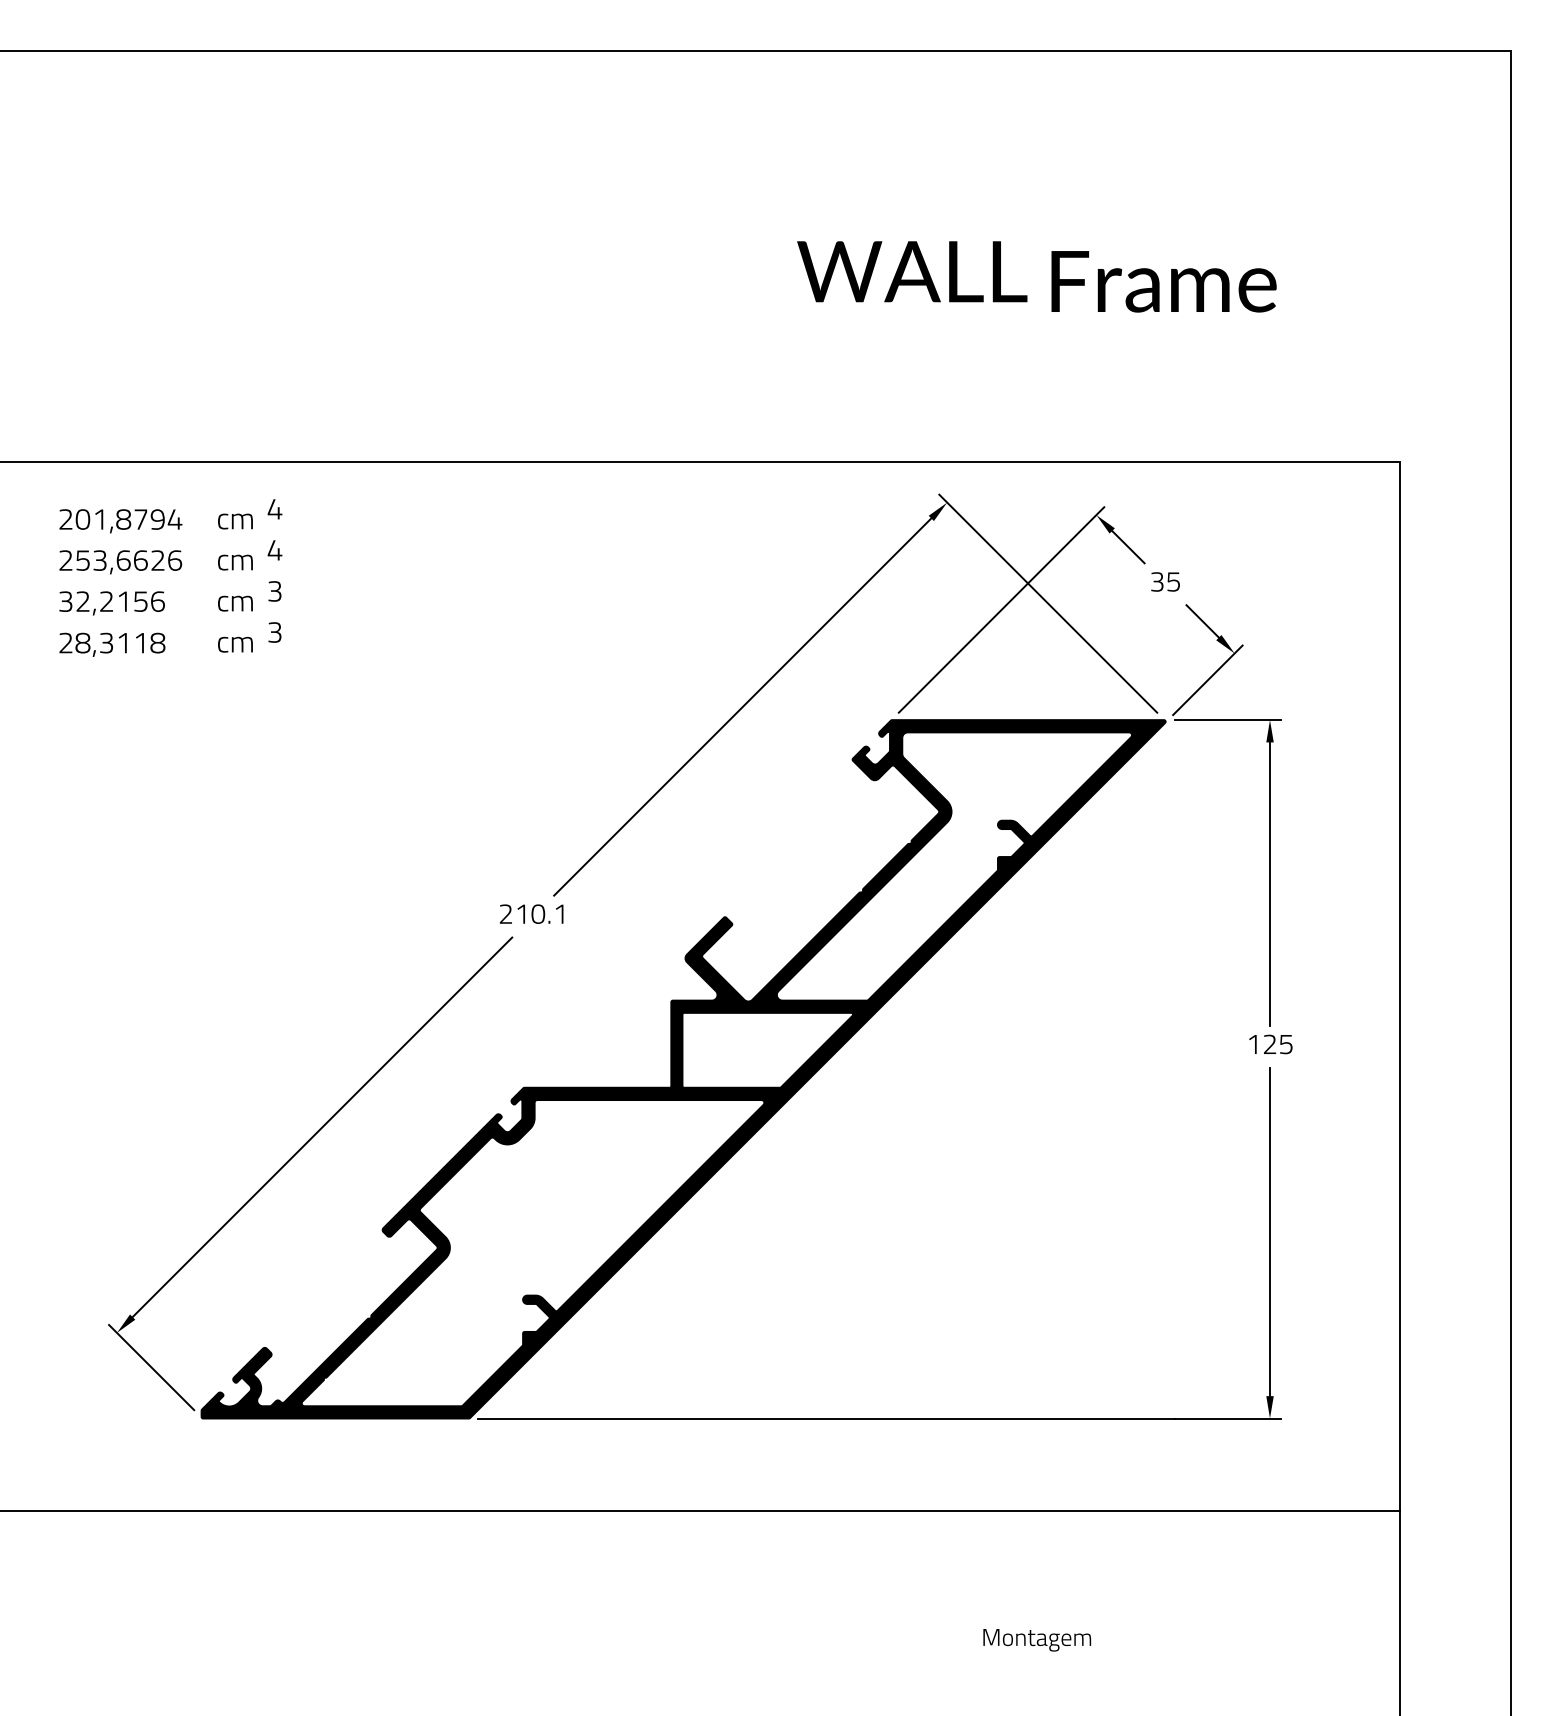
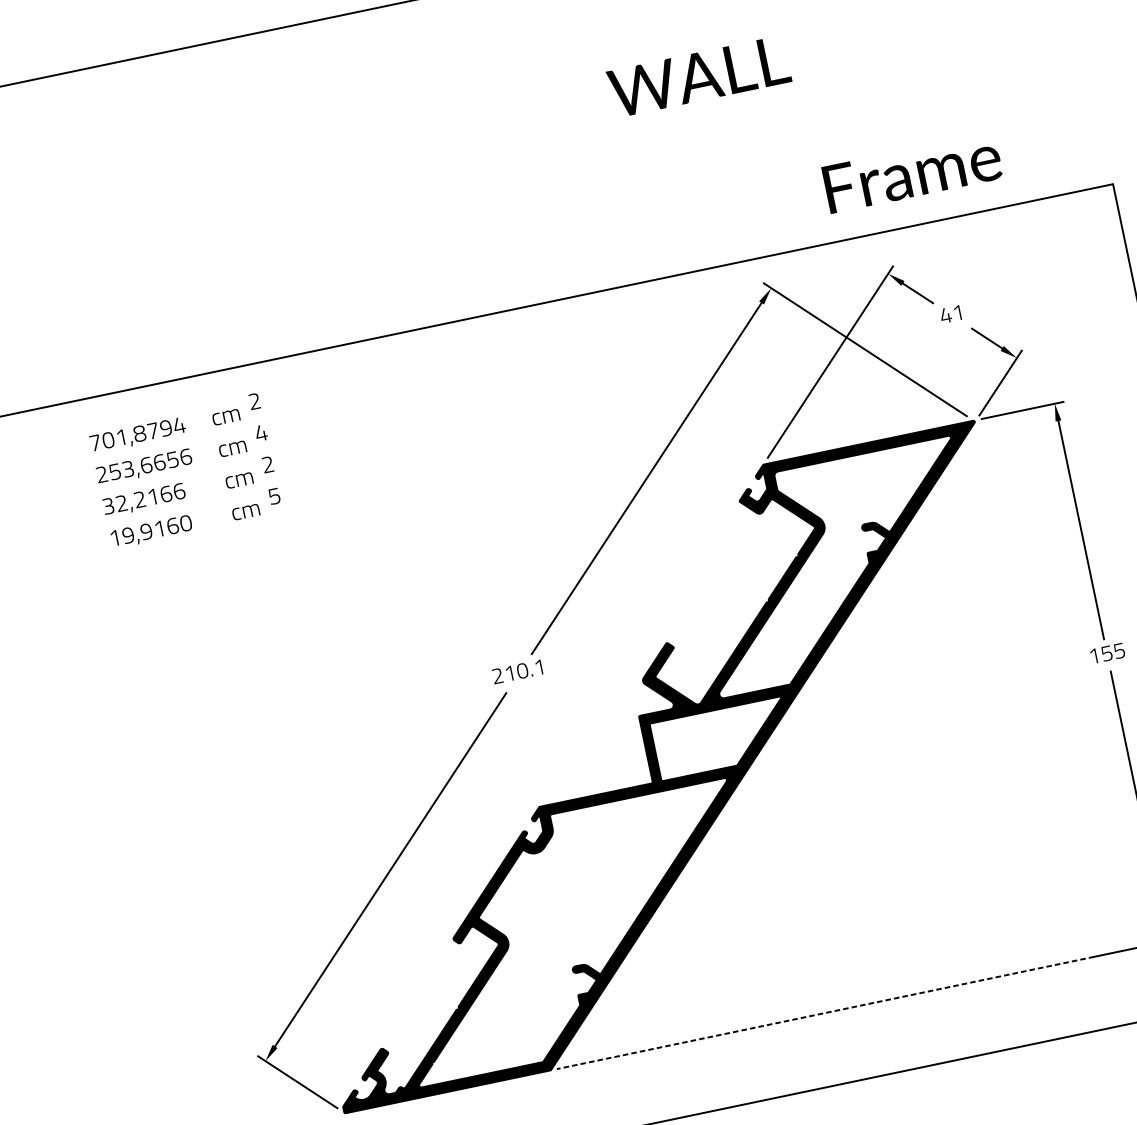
text: (912, 271) -> (699, 76), moved
text: (1163, 281) -> (912, 172), moved
text: (274, 509) -> (254, 401), 4 -> 2
text: (65, 519) -> (95, 443), 201,8794 -> 701,8794
text: (157, 560) -> (172, 459), 253,6626 -> 253,6656
text: (1164, 581) -> (951, 313), 35 -> 41
text: (274, 591) -> (267, 464), 3 -> 2
text: (140, 601) -> (165, 494), 32,2156 -> 32,2166
text: (274, 632) -> (274, 496), 3 -> 5
text: (112, 642) -> (151, 530), 28,3118 -> 19,9160
text: (1270, 1044) -> (1107, 653), 125 -> 155
line: (826, 1418) -> (825, 1012), solid -> dashed

